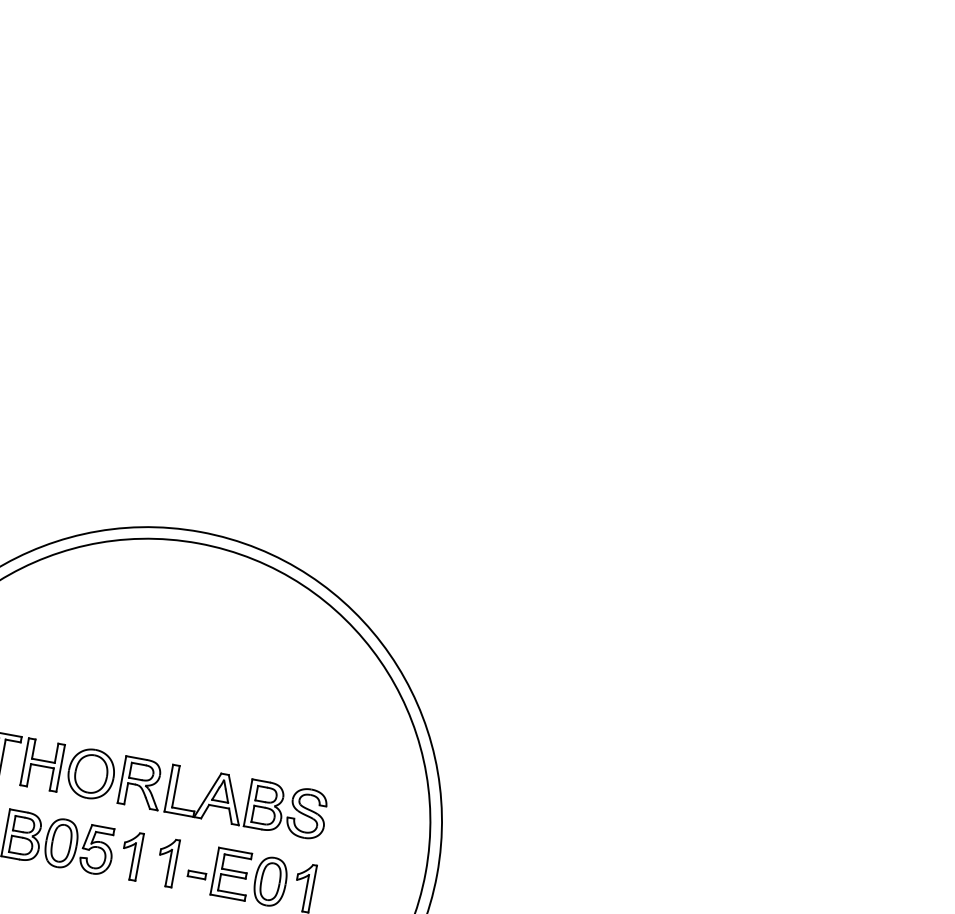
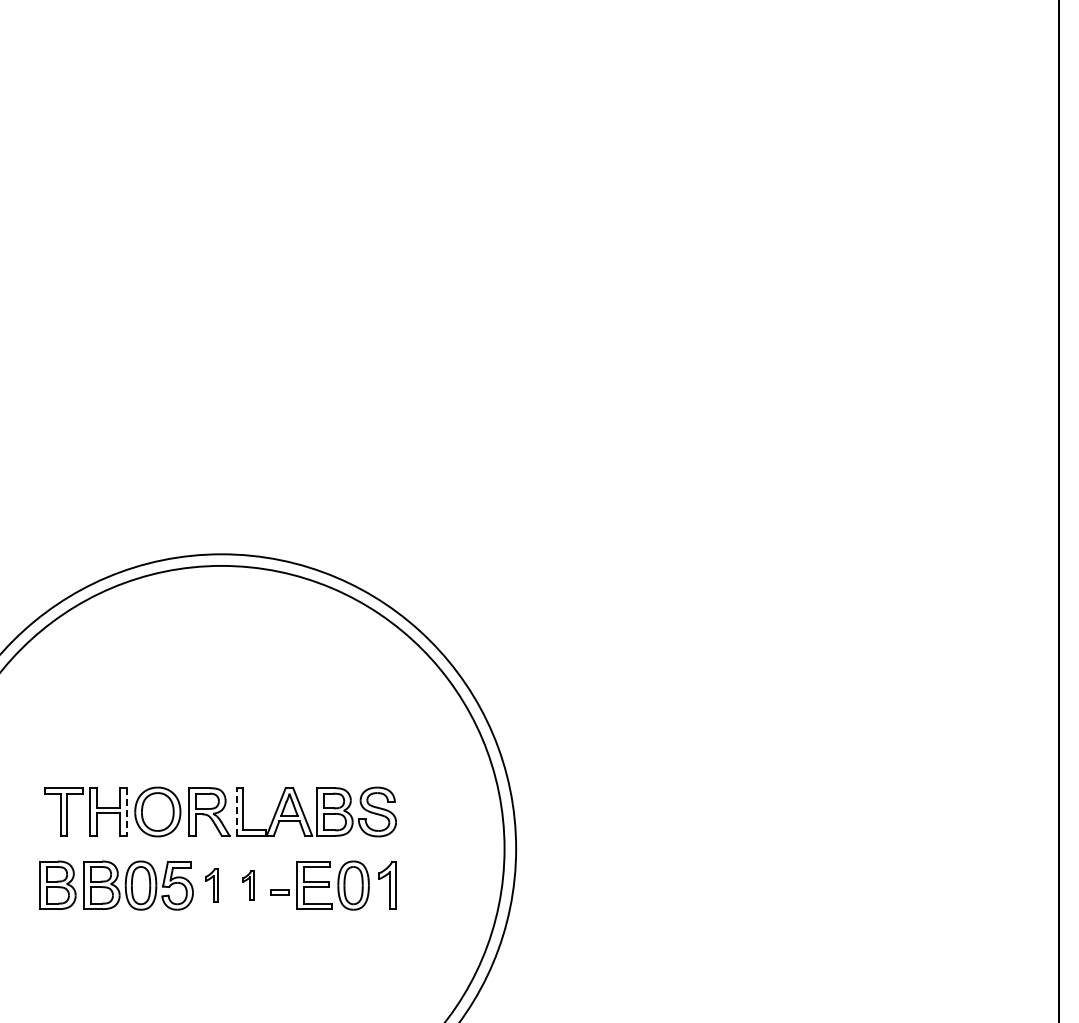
line: (60, 768) -> (126, 812), solid -> dashed
line: (168, 788) -> (236, 812), solid -> dashed
part: (130, 855) -> (211, 885), size x0.7
part: (167, 862) -> (248, 885), size x0.6

